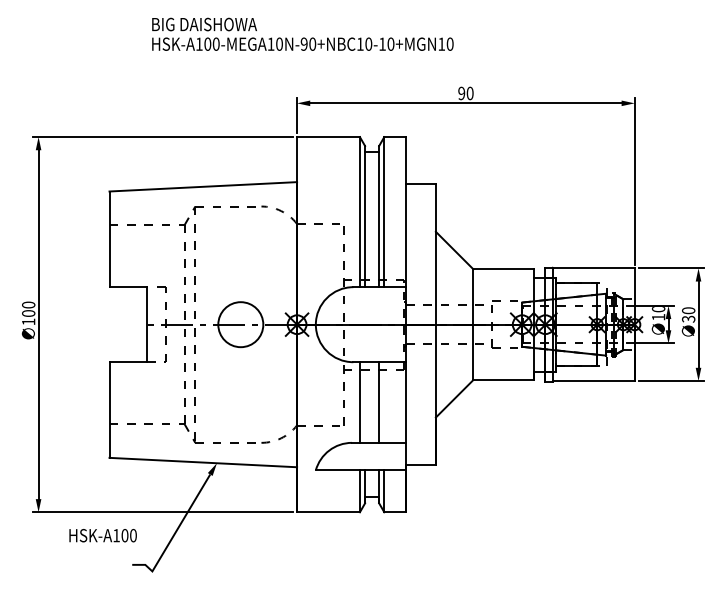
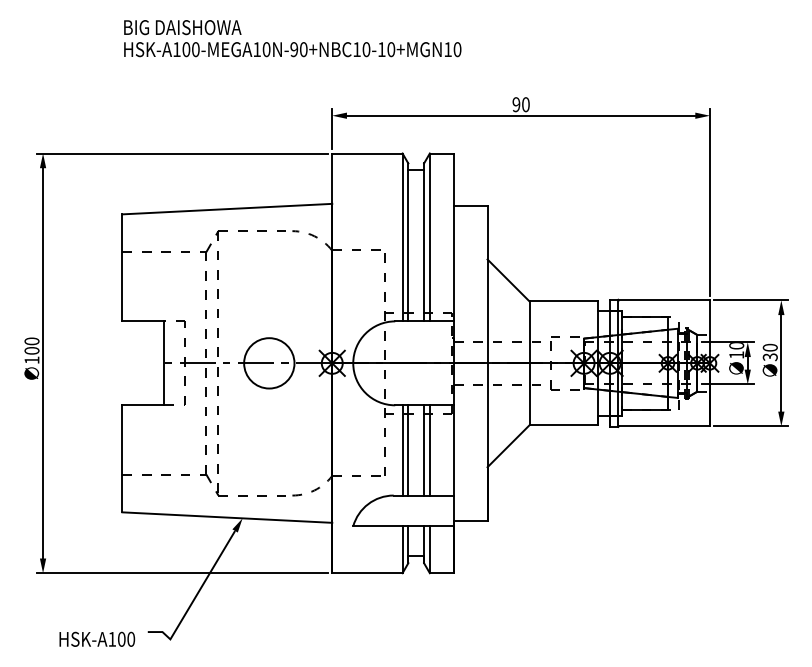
text: (302, 34) -> (292, 38), moved
line: (365, 402) -> (408, 450), added
line: (384, 402) -> (429, 450), added
text: (103, 534) -> (97, 638), moved

